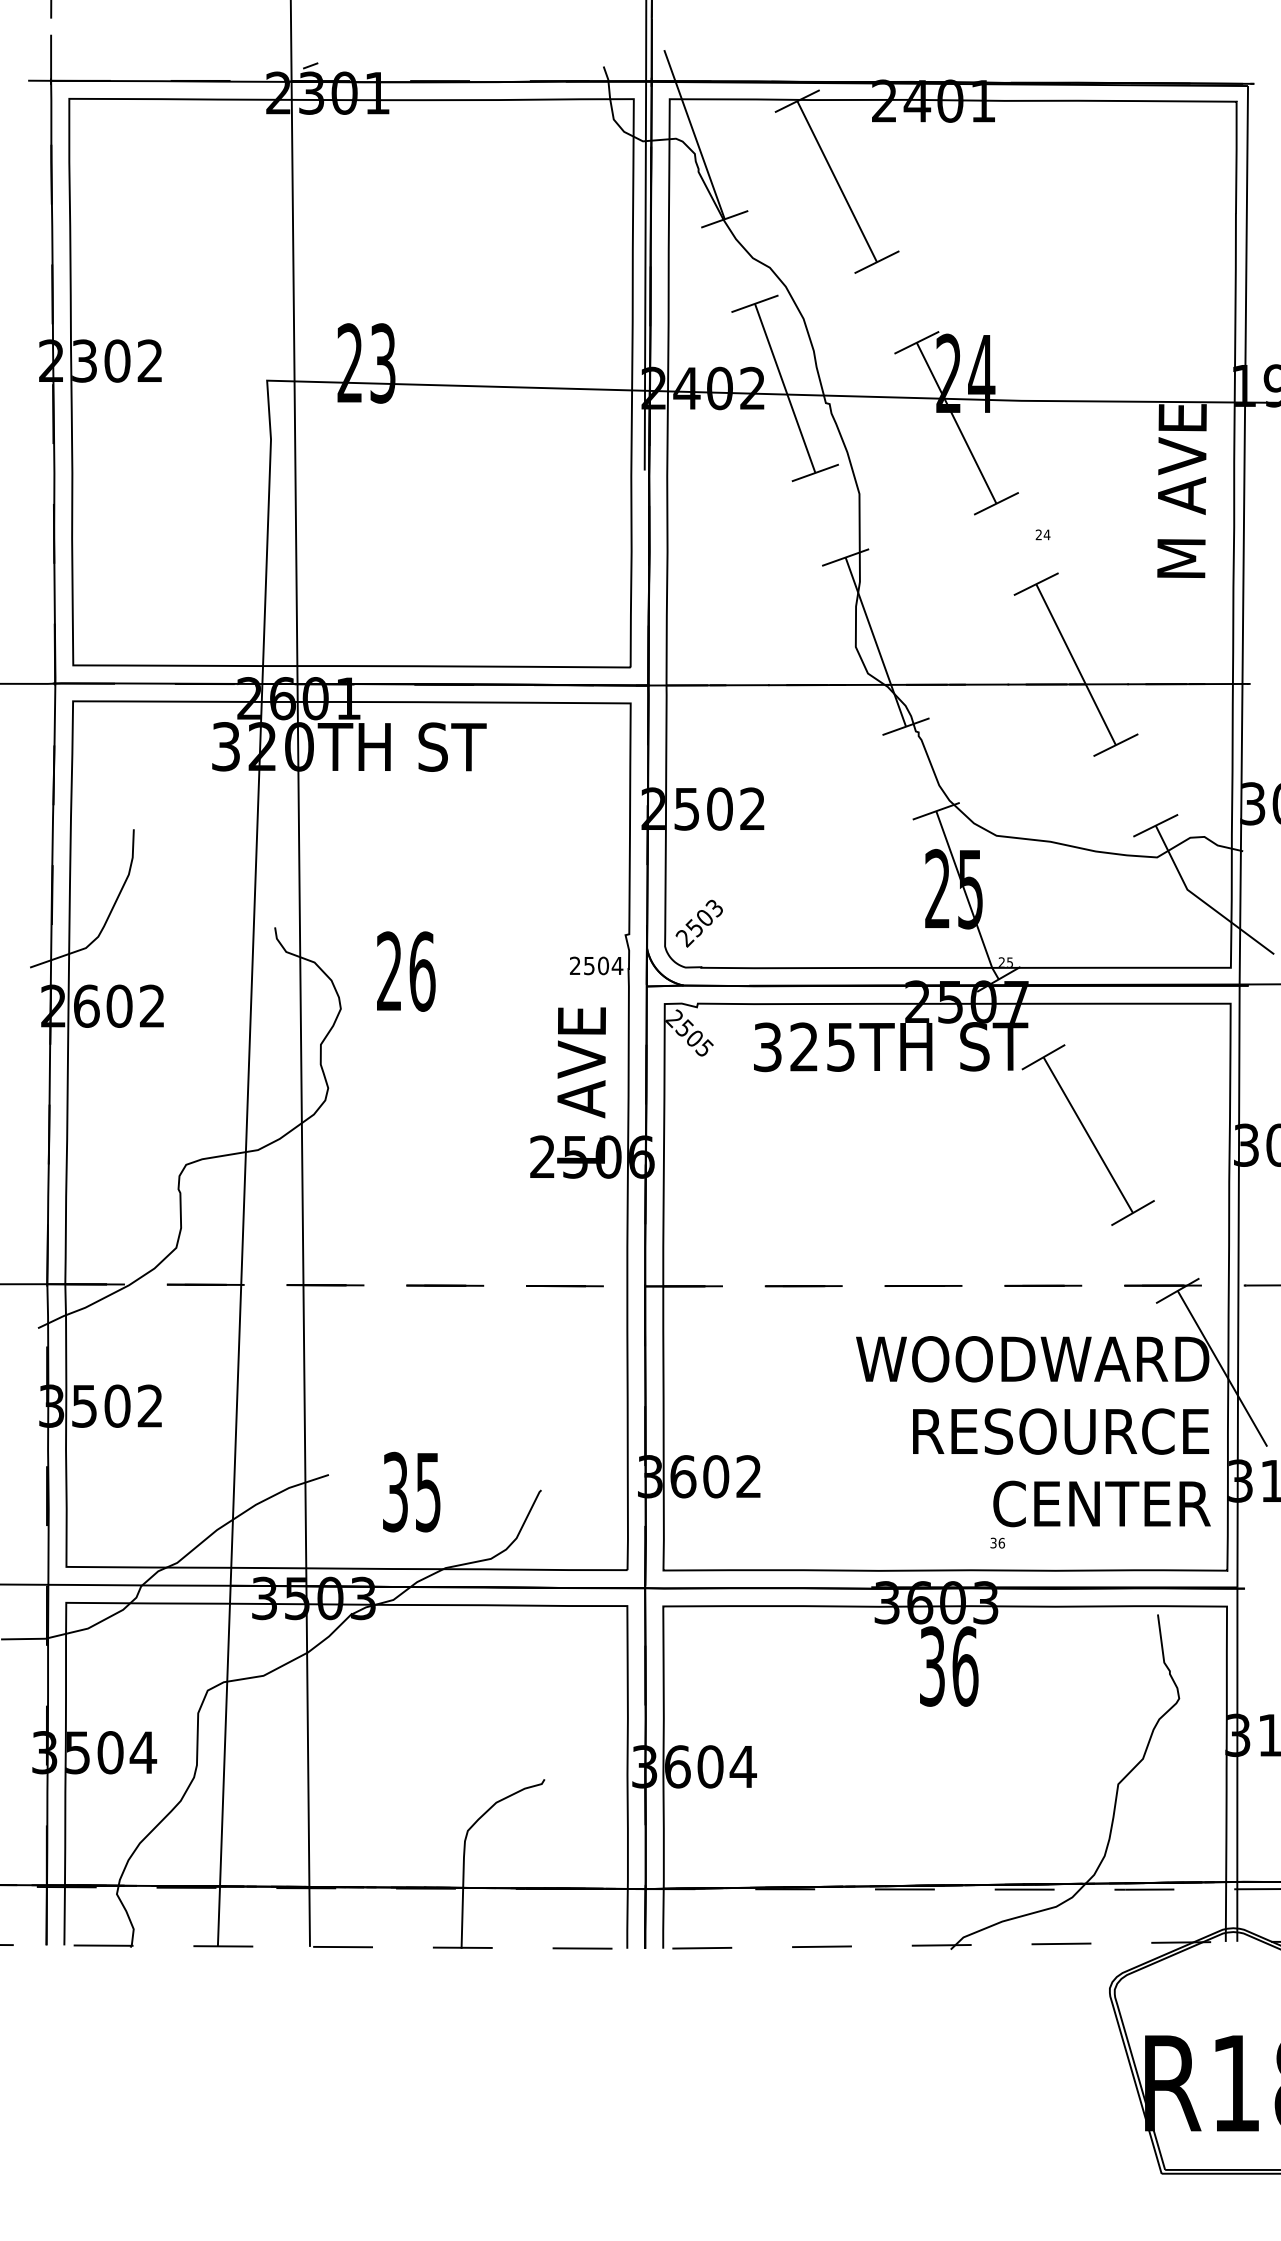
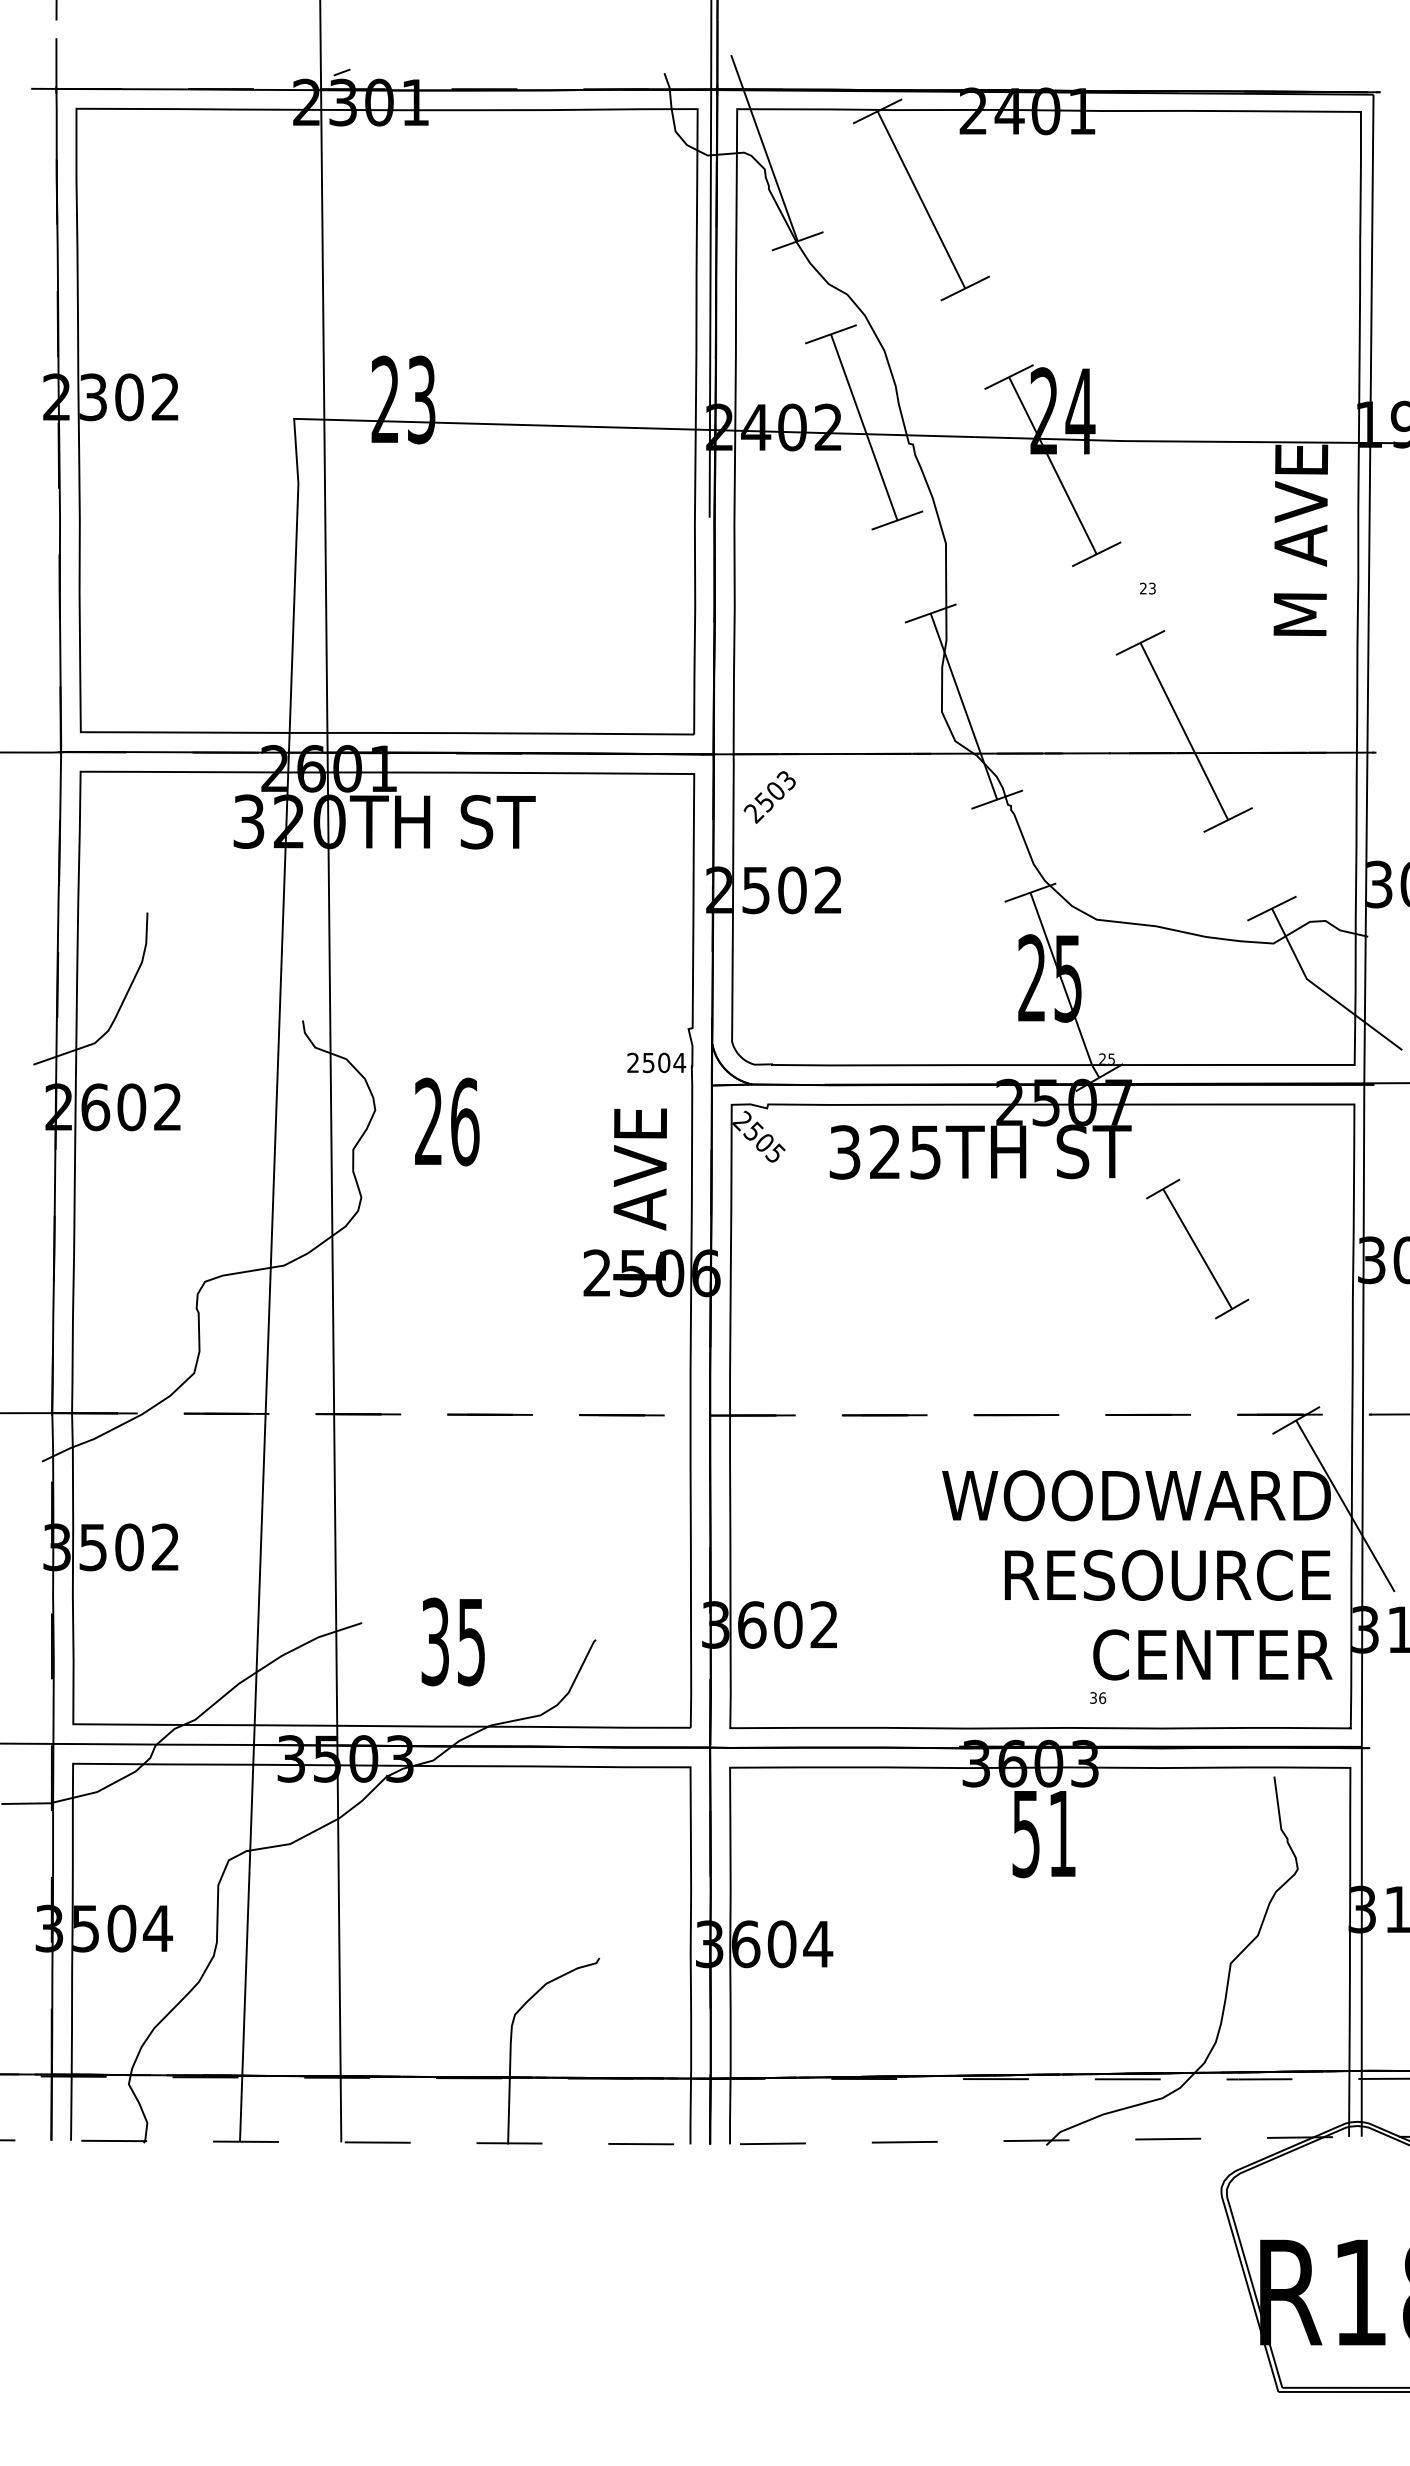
text: (1046, 534) -> (1151, 588), 24 -> 23
text: (698, 923) -> (768, 797), moved
text: (406, 971) -> (447, 1121), moved
part: (1087, 1134) -> (1196, 1248), size x0.7
text: (949, 1666) -> (1045, 1833), 36 -> 51

